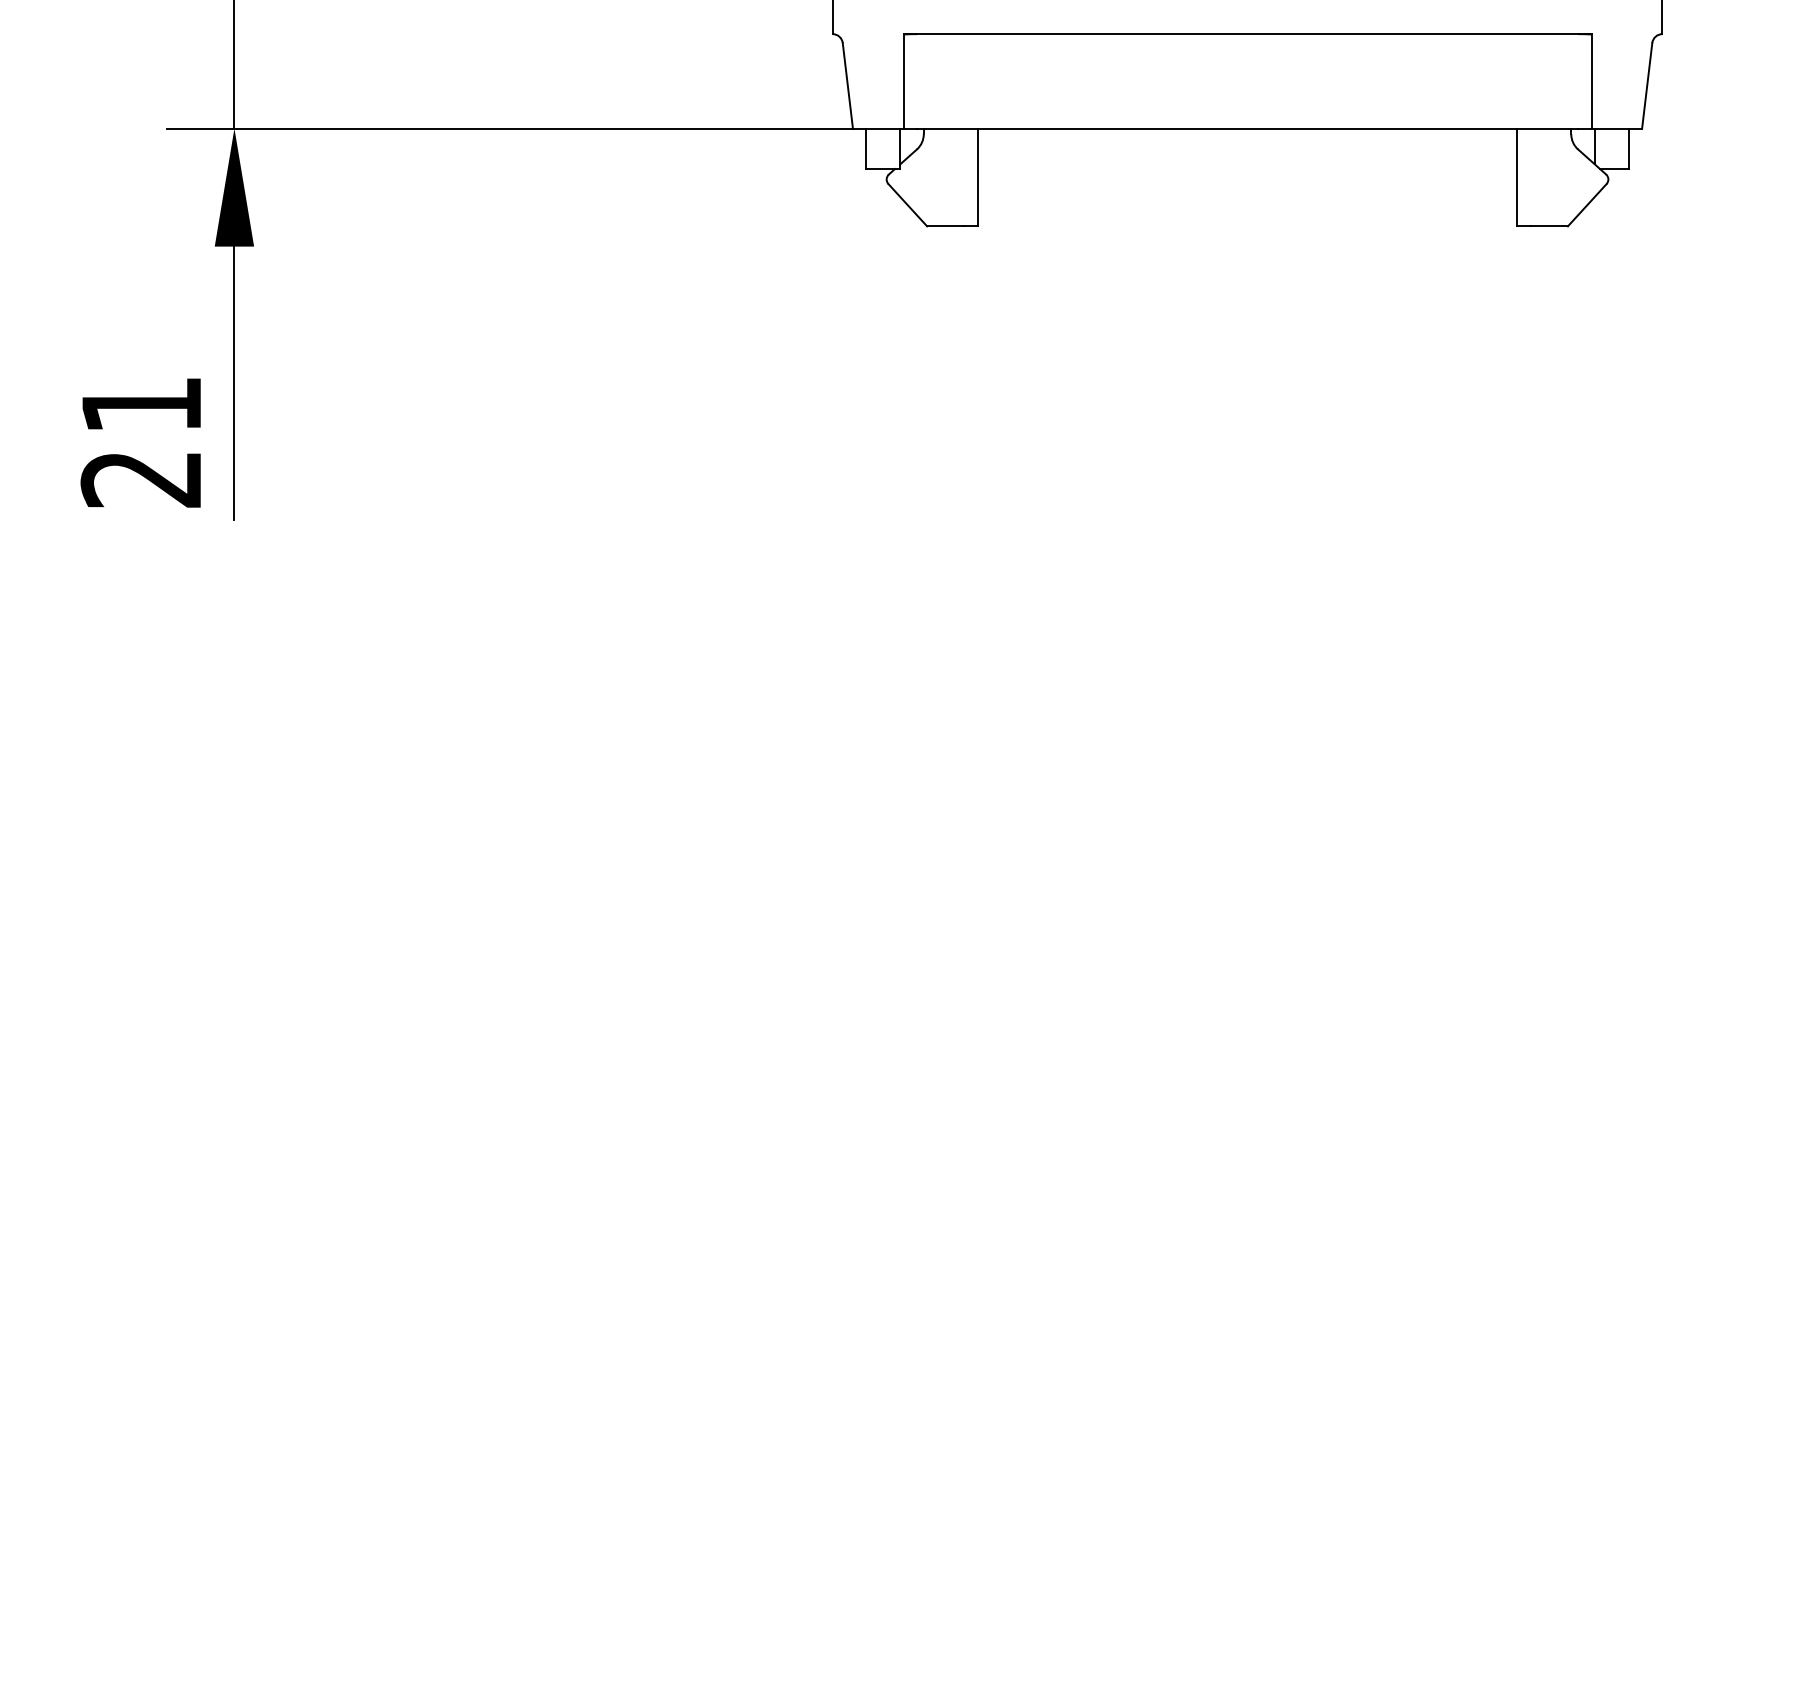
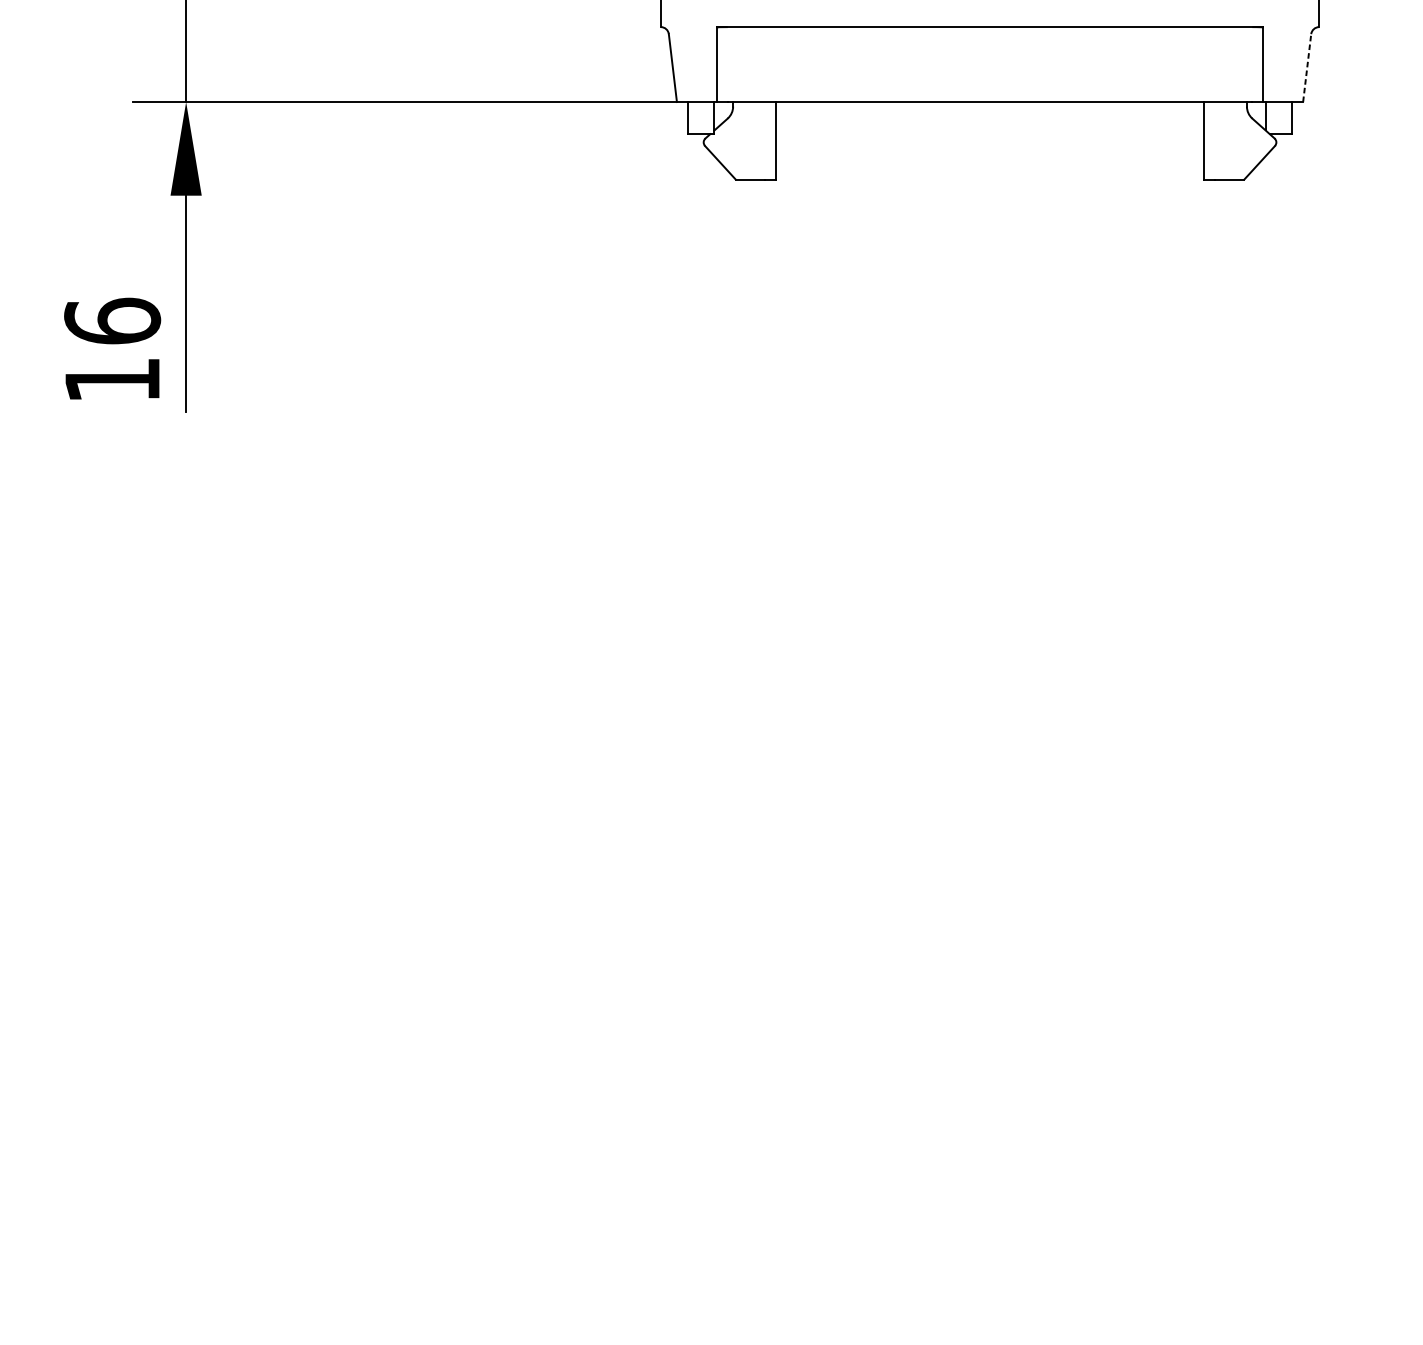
line: (1647, 85) -> (1307, 67), solid -> dashed
text: (141, 441) -> (112, 350), 21 -> 16

